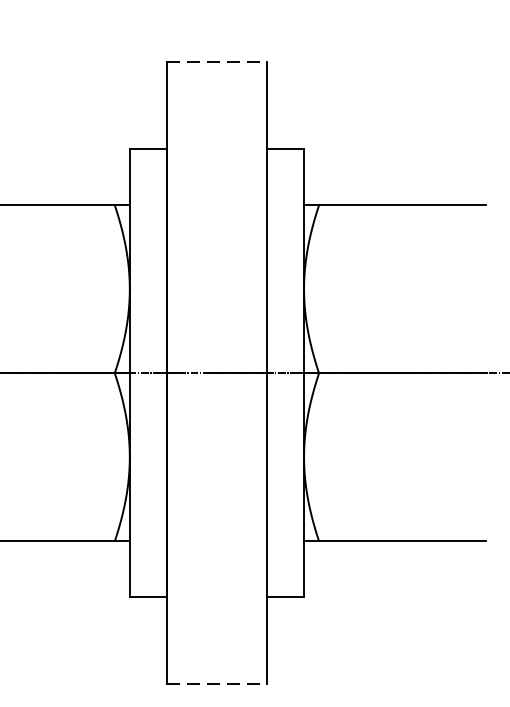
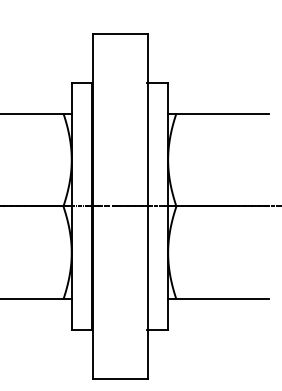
line: (217, 62) -> (120, 34), dashed -> solid
line: (217, 684) -> (120, 378), dashed -> solid

